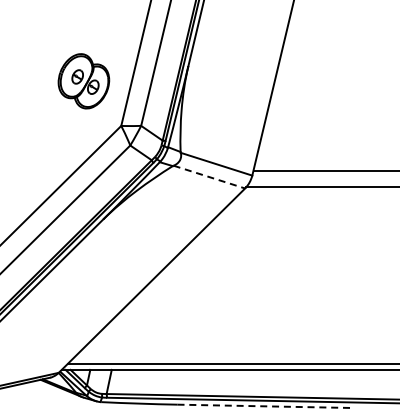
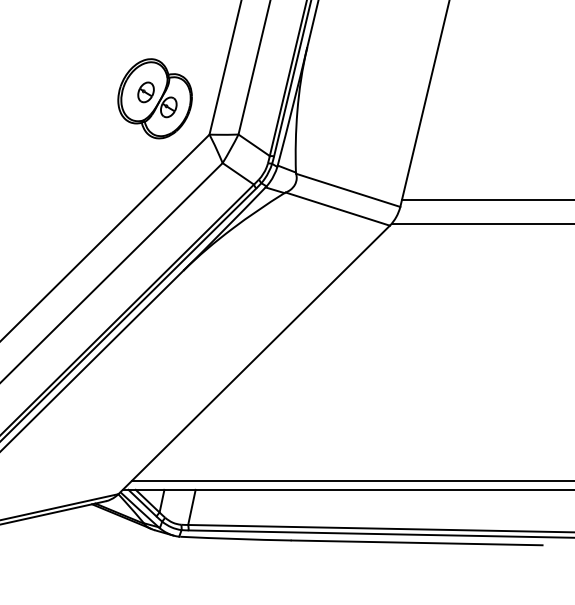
part: (83, 81) -> (154, 99), moved
line: (209, 177) -> (337, 209), dashed -> solid
line: (263, 406) -> (416, 543), dashed -> solid

